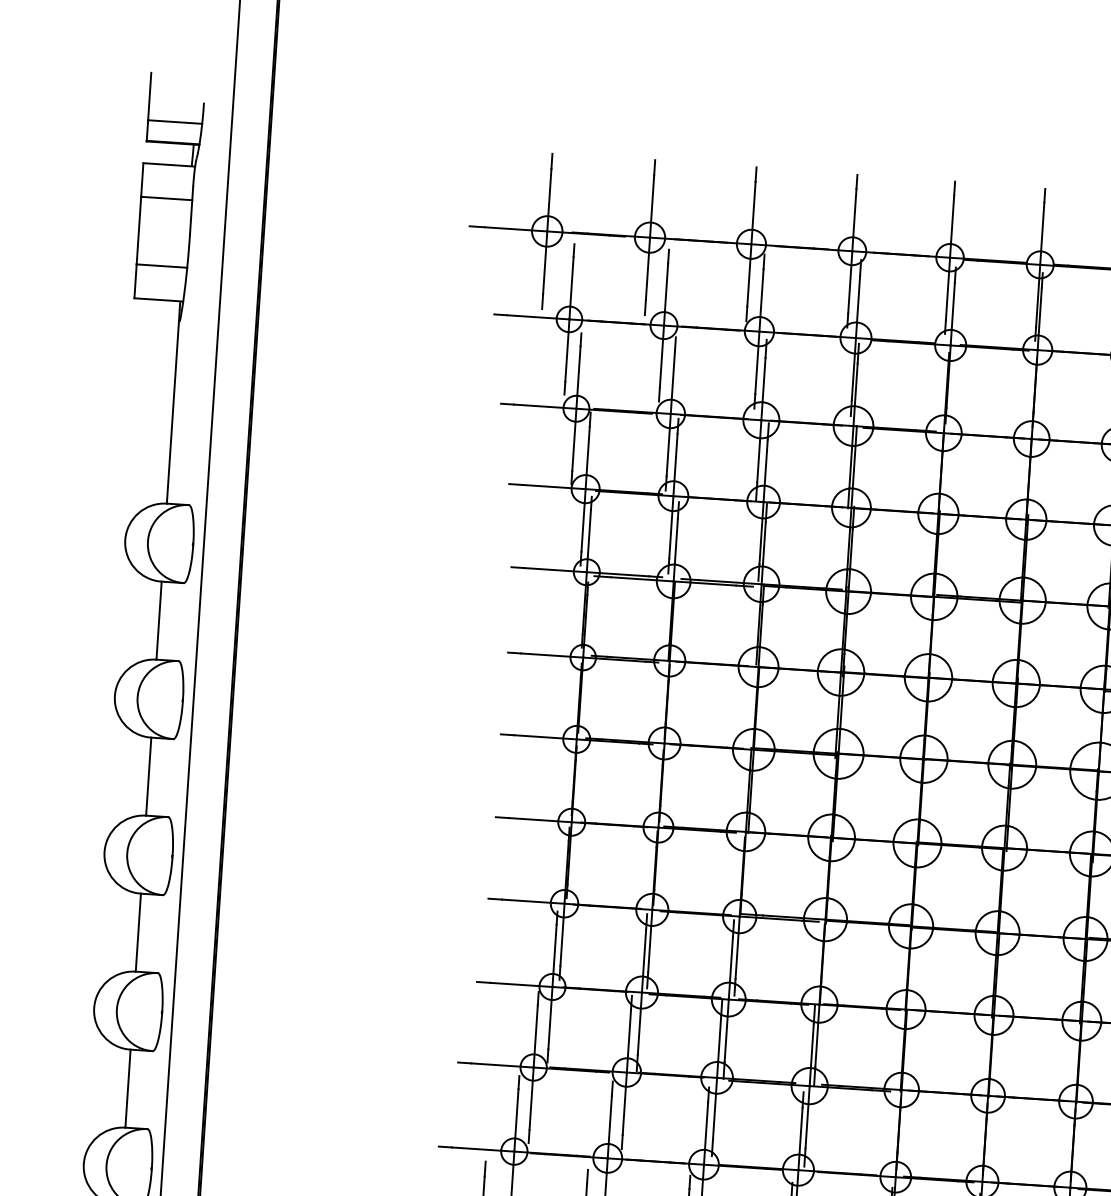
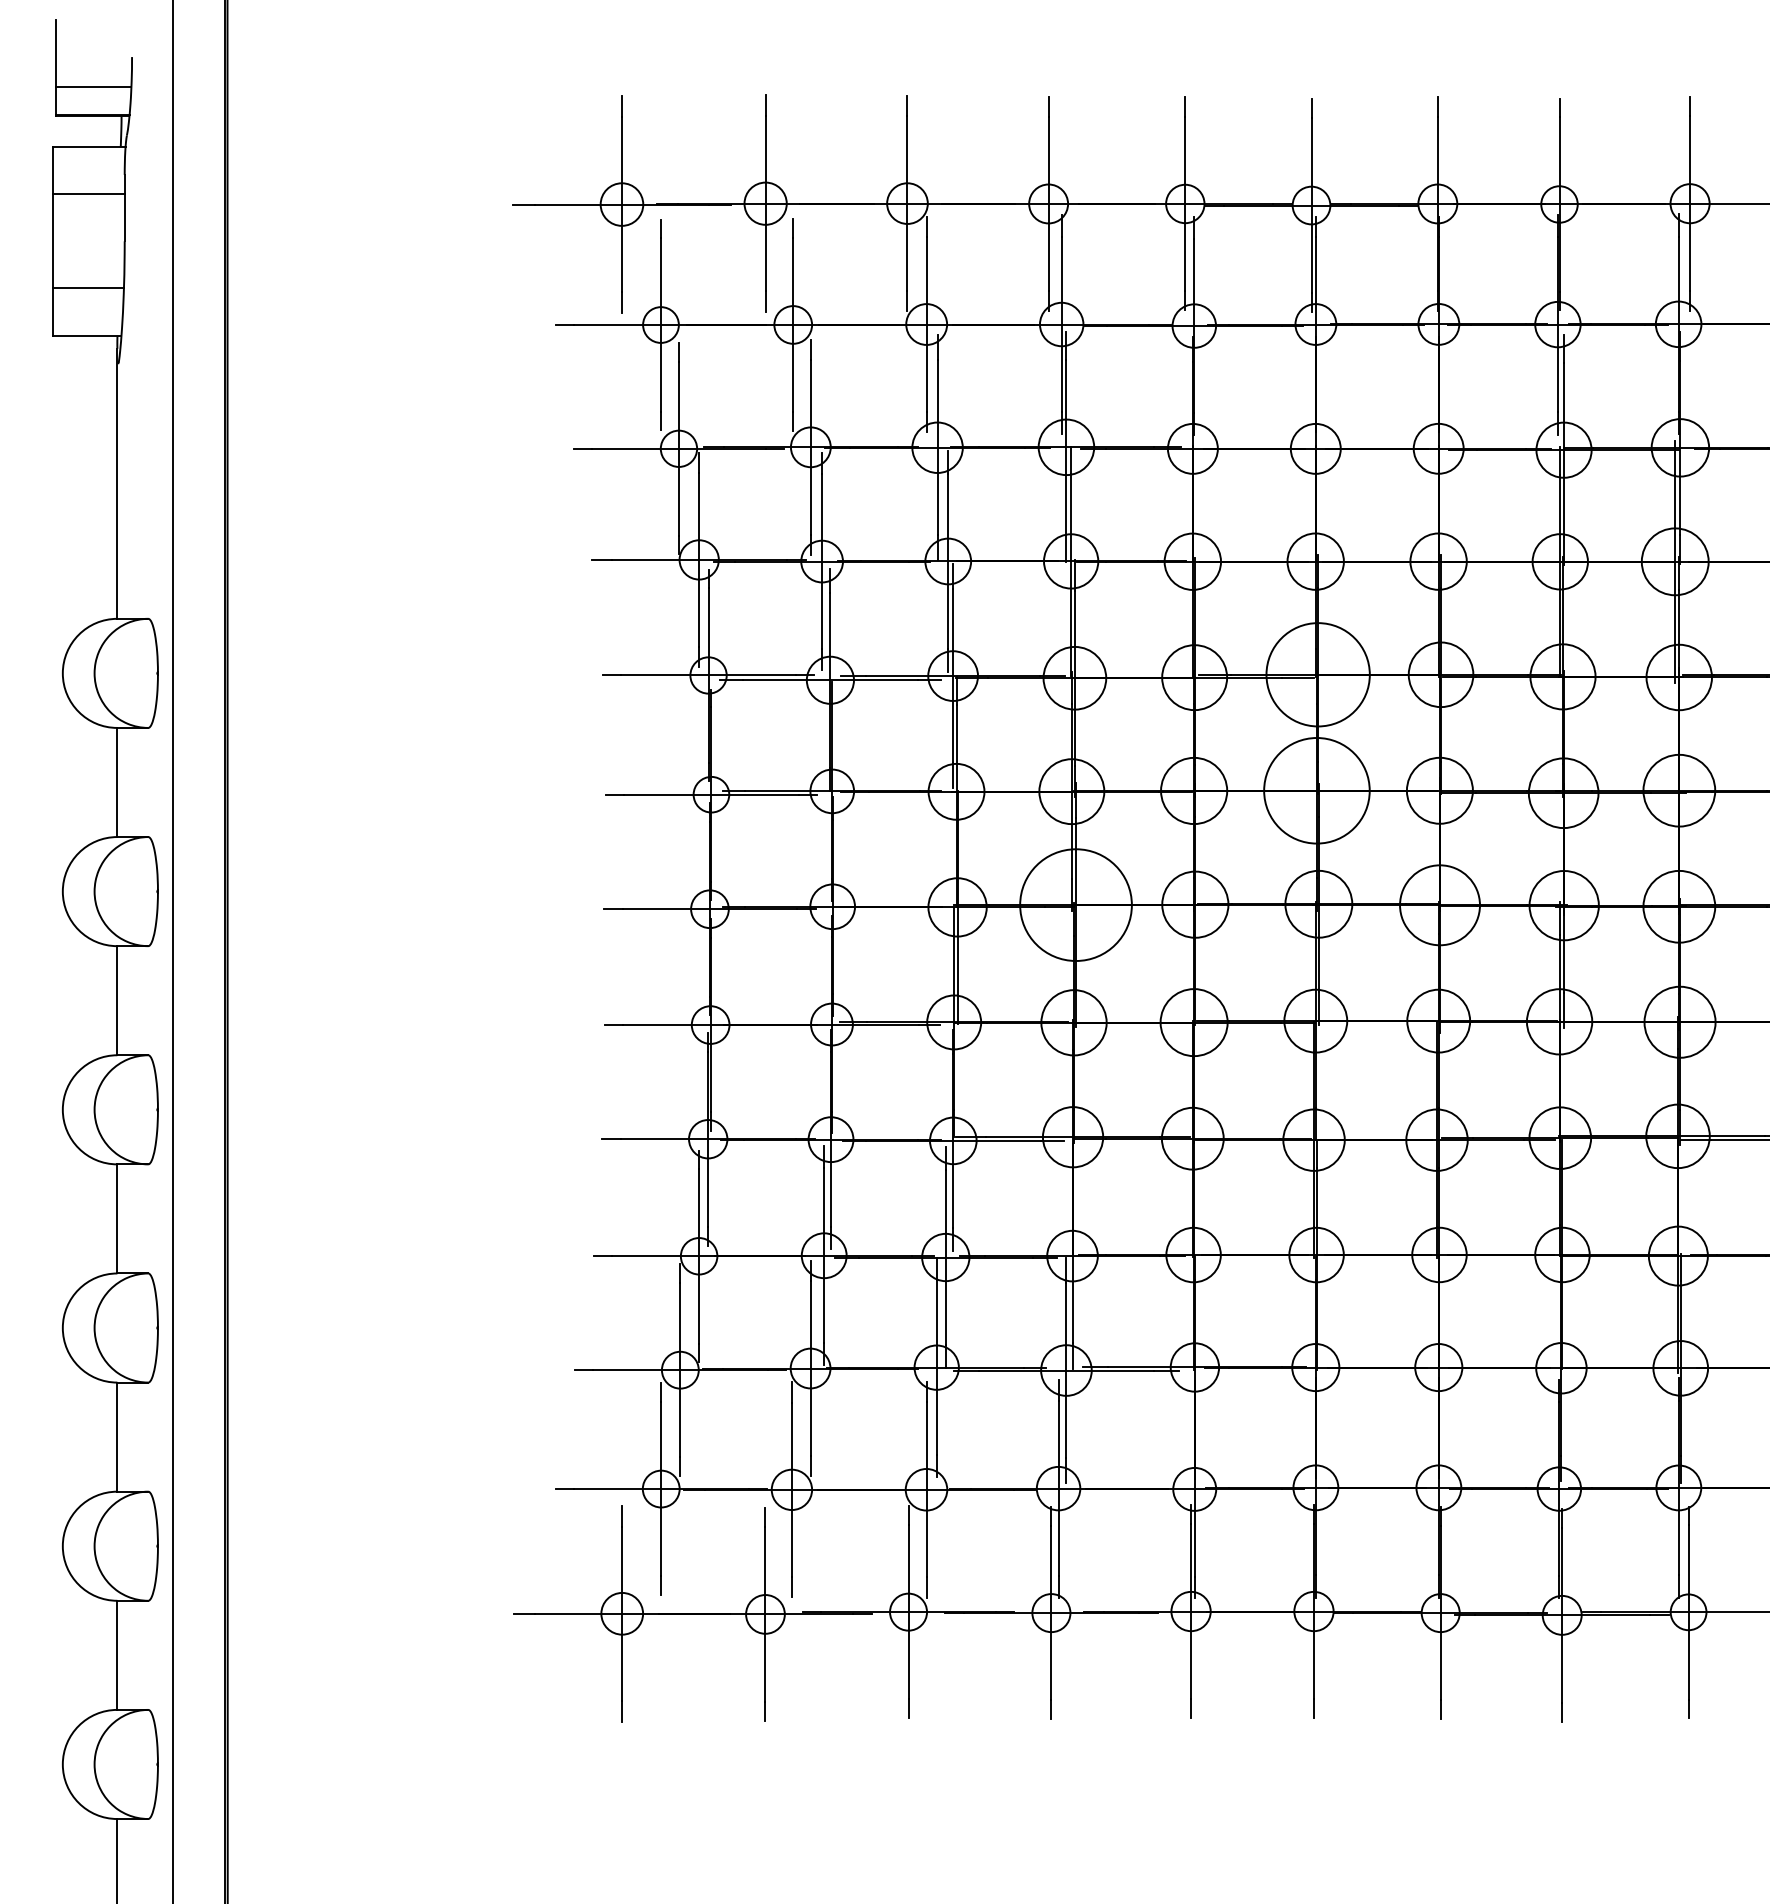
circle: (1022, 600) -> (1317, 674), size x1.6
circle: (1015, 683) -> (1316, 790), size x1.6
circle: (838, 754) -> (1075, 905), size x1.6

